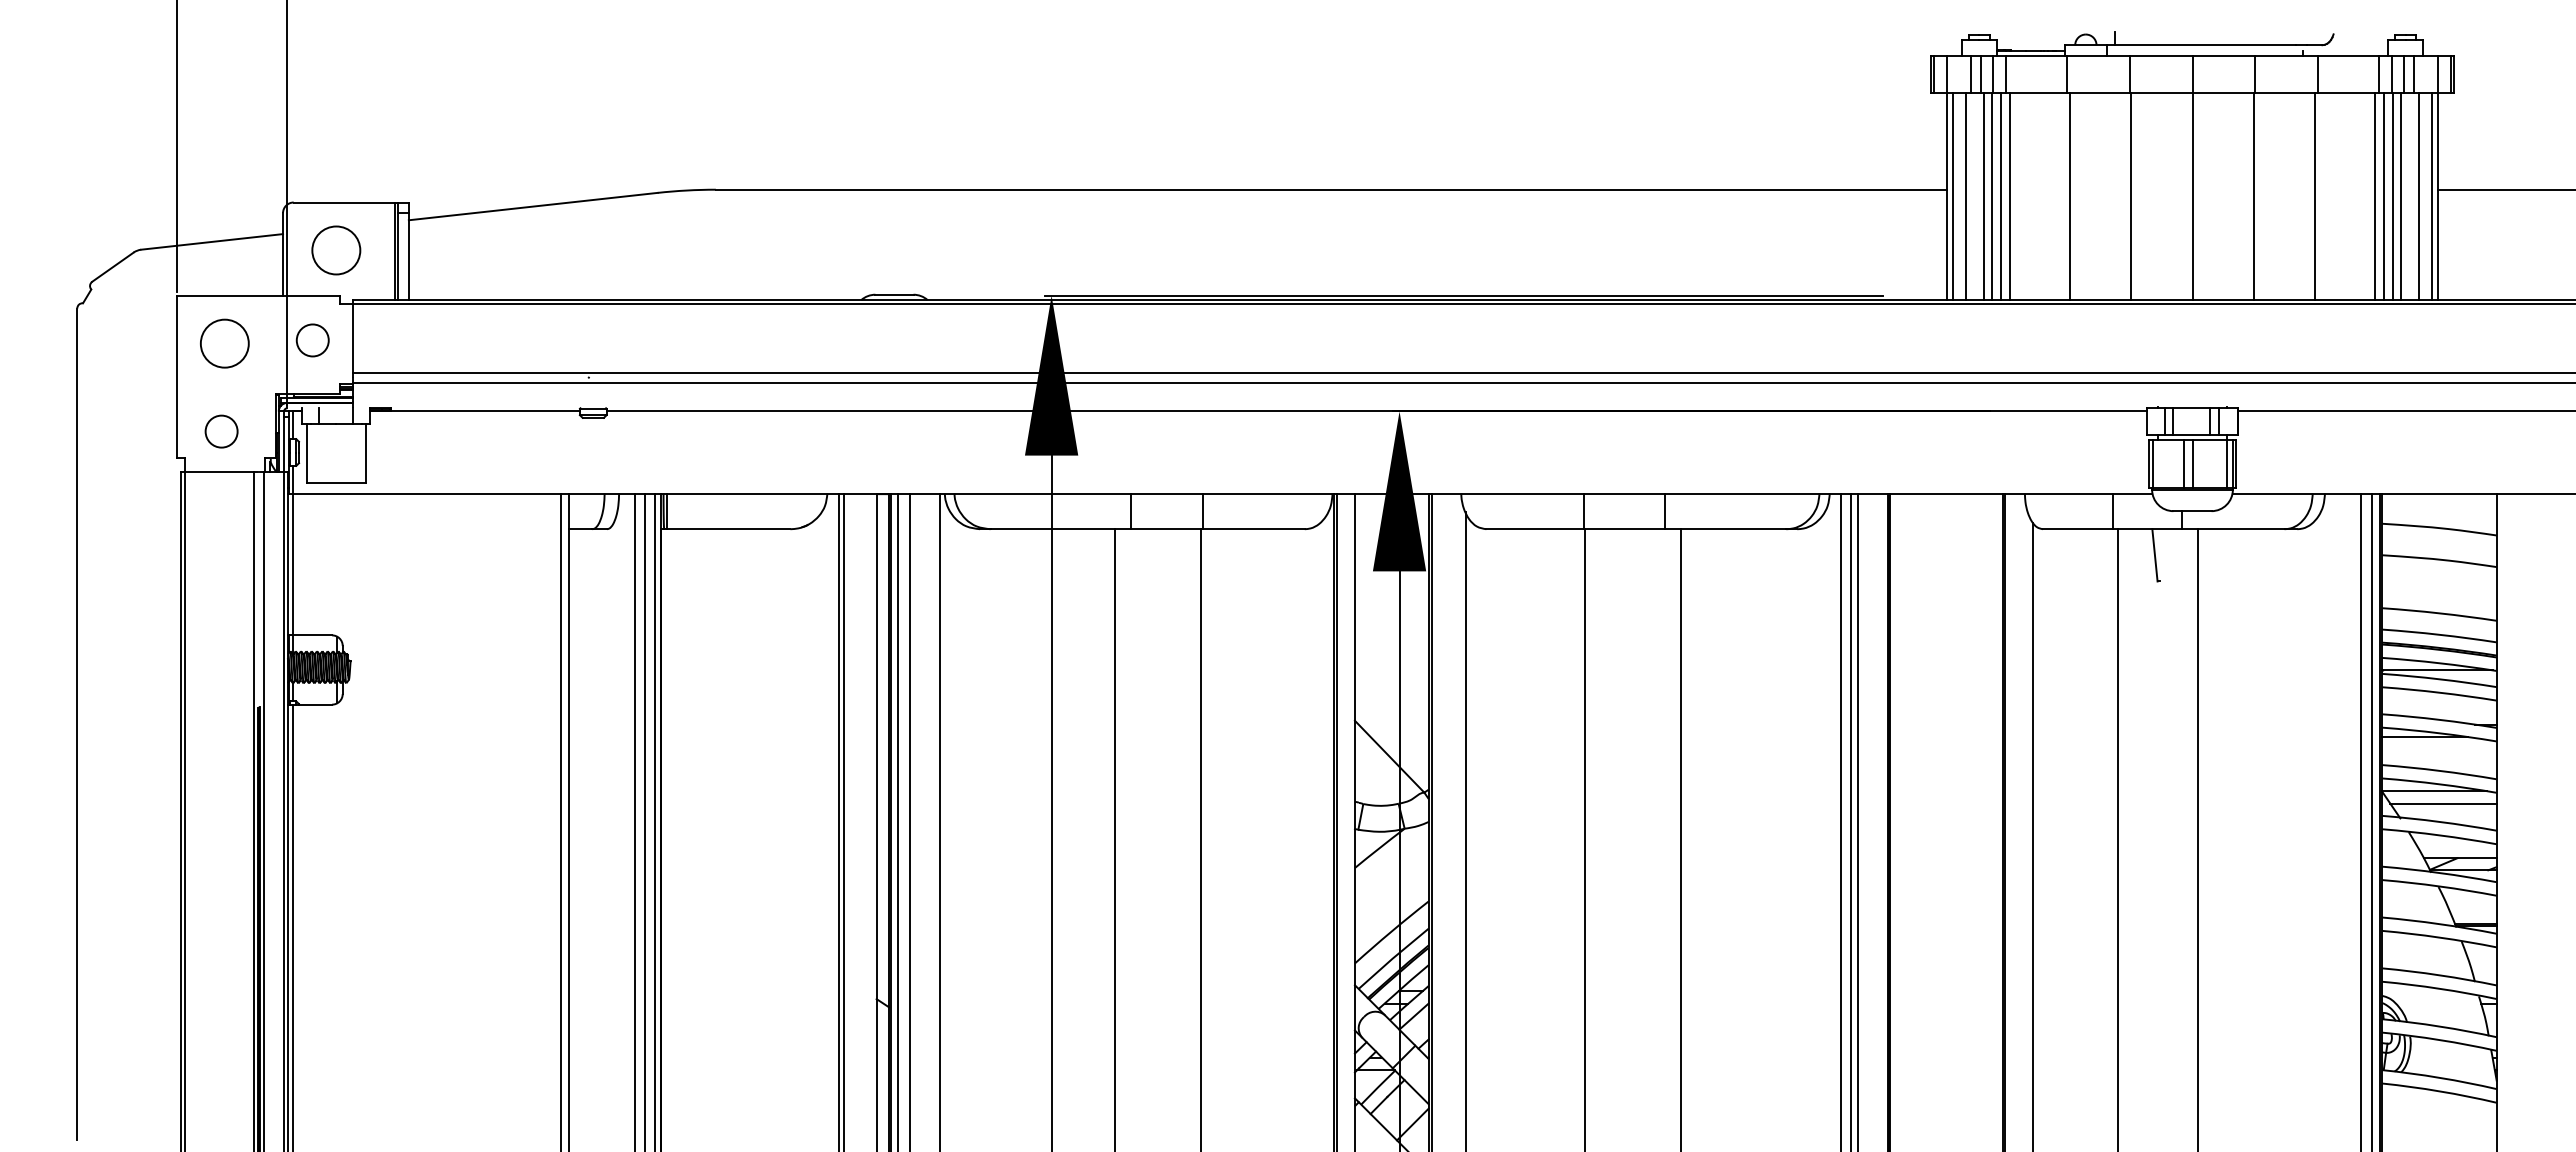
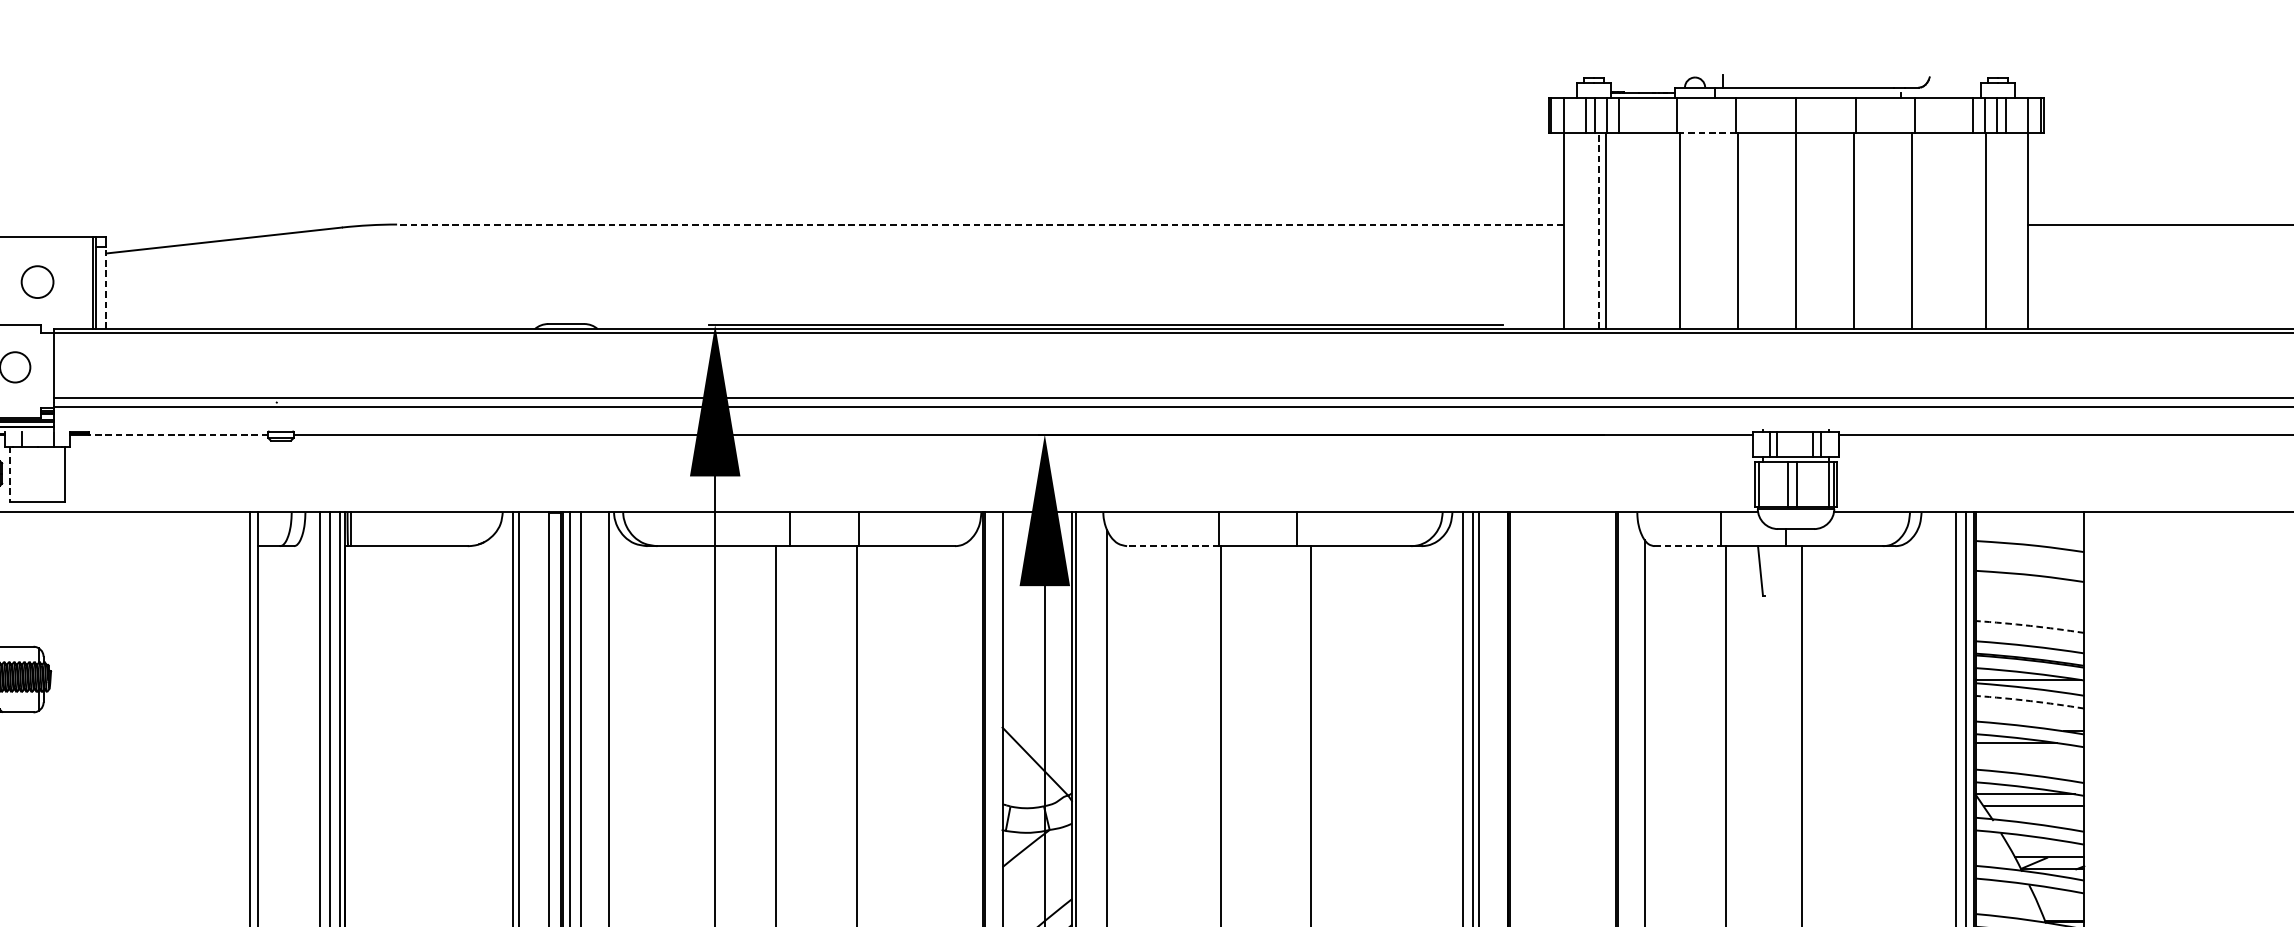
line: (2097, 93) -> (1706, 133), solid -> dashed
line: (1331, 189) -> (980, 224), solid -> dashed
line: (1953, 196) -> (1569, 230), removed
line: (1965, 196) -> (1581, 230), removed
line: (1984, 196) -> (1599, 230), solid -> dashed
line: (2000, 196) -> (1614, 230), removed
line: (2010, 196) -> (1623, 230), removed
line: (2374, 196) -> (1968, 230), removed
line: (2384, 196) -> (1977, 230), removed
line: (2400, 196) -> (1993, 230), removed
line: (2419, 196) -> (2011, 230), removed
line: (2431, 196) -> (2022, 230), removed
circle: (336, 250) -> (37, 282), size x0.7
line: (408, 256) -> (105, 287), solid -> dashed
line: (485, 411) -> (178, 434), solid -> dashed
line: (307, 454) -> (10, 475), solid -> dashed
line: (1535, 529) -> (1173, 546), solid -> dashed
line: (2077, 529) -> (1687, 546), solid -> dashed
arc: (2439, 613) -> (2030, 626), solid -> dashed
arc: (2439, 692) -> (2030, 700), solid -> dashed

